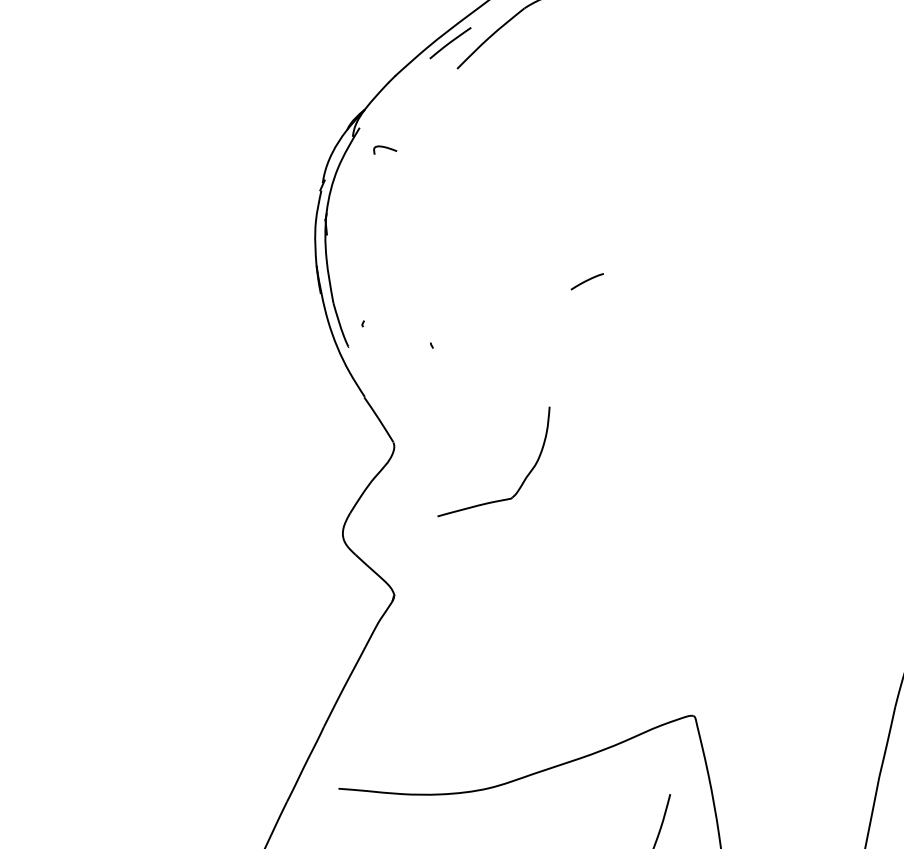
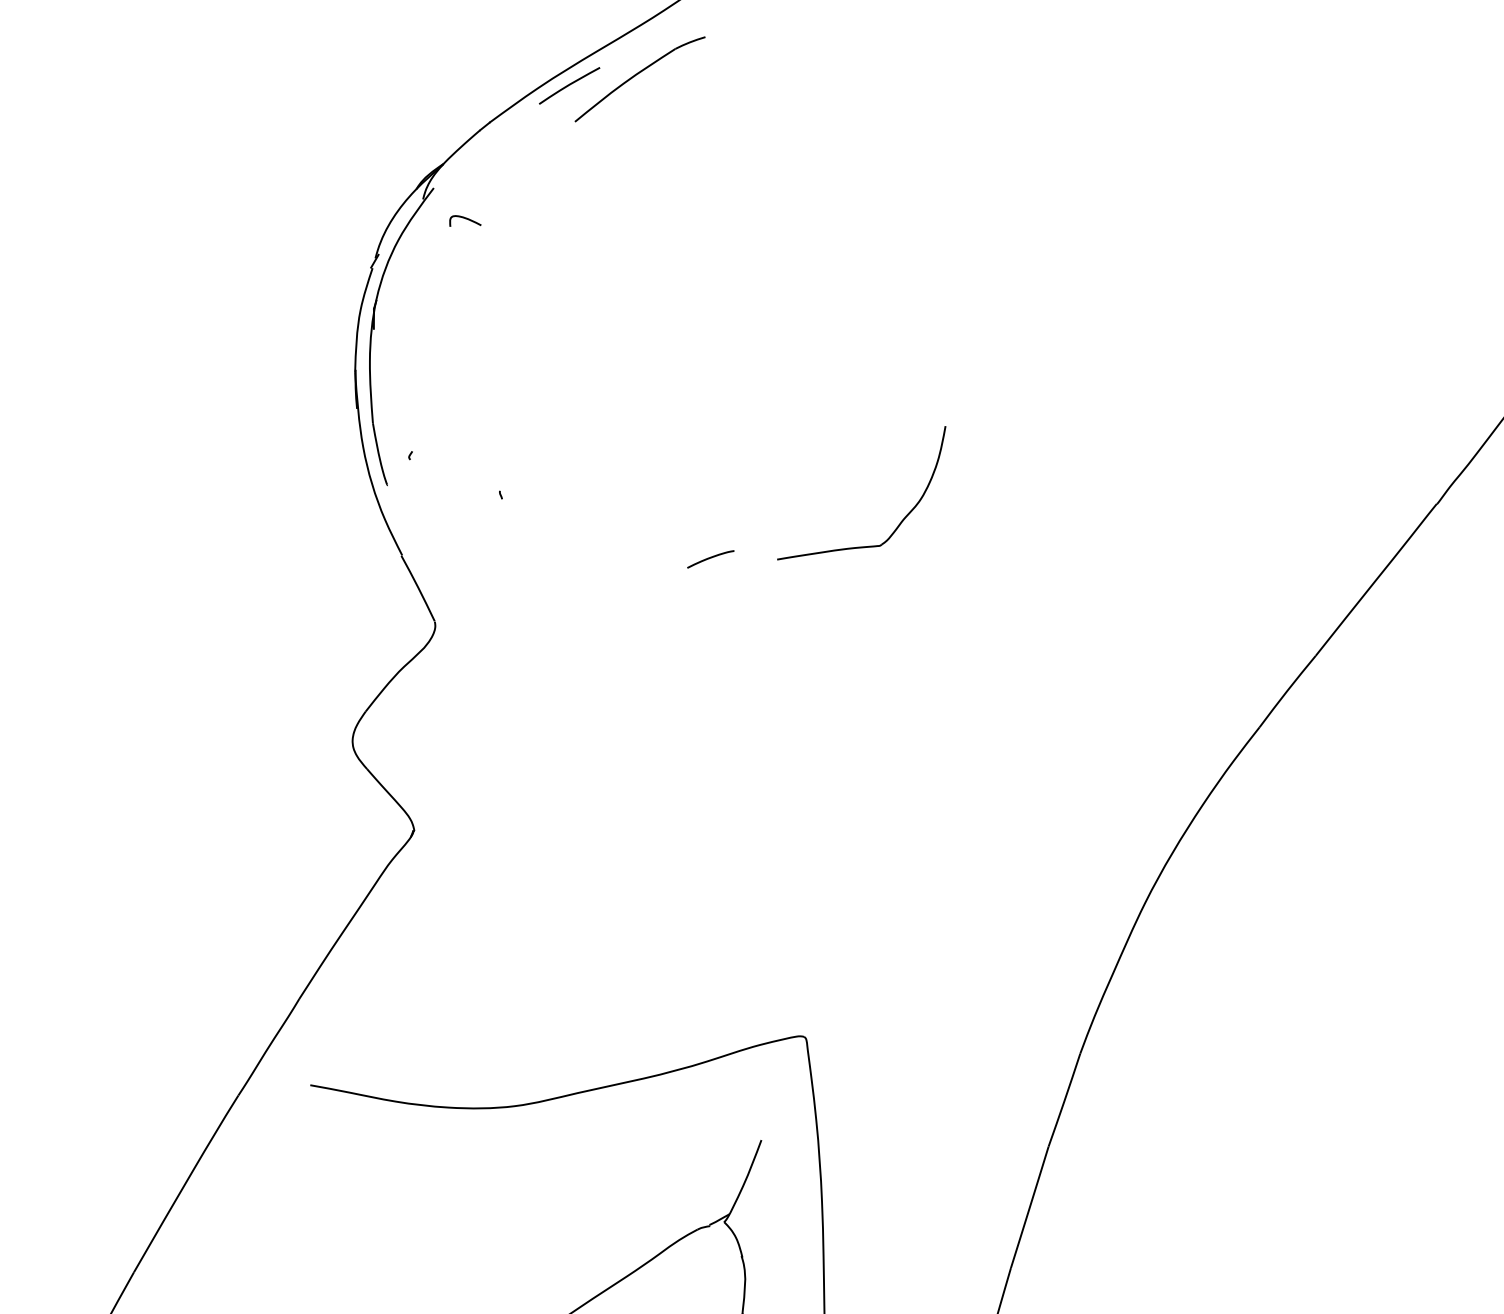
curve: (587, 281) -> (710, 558), moved
part: (524, 479) -> (900, 521), moved

